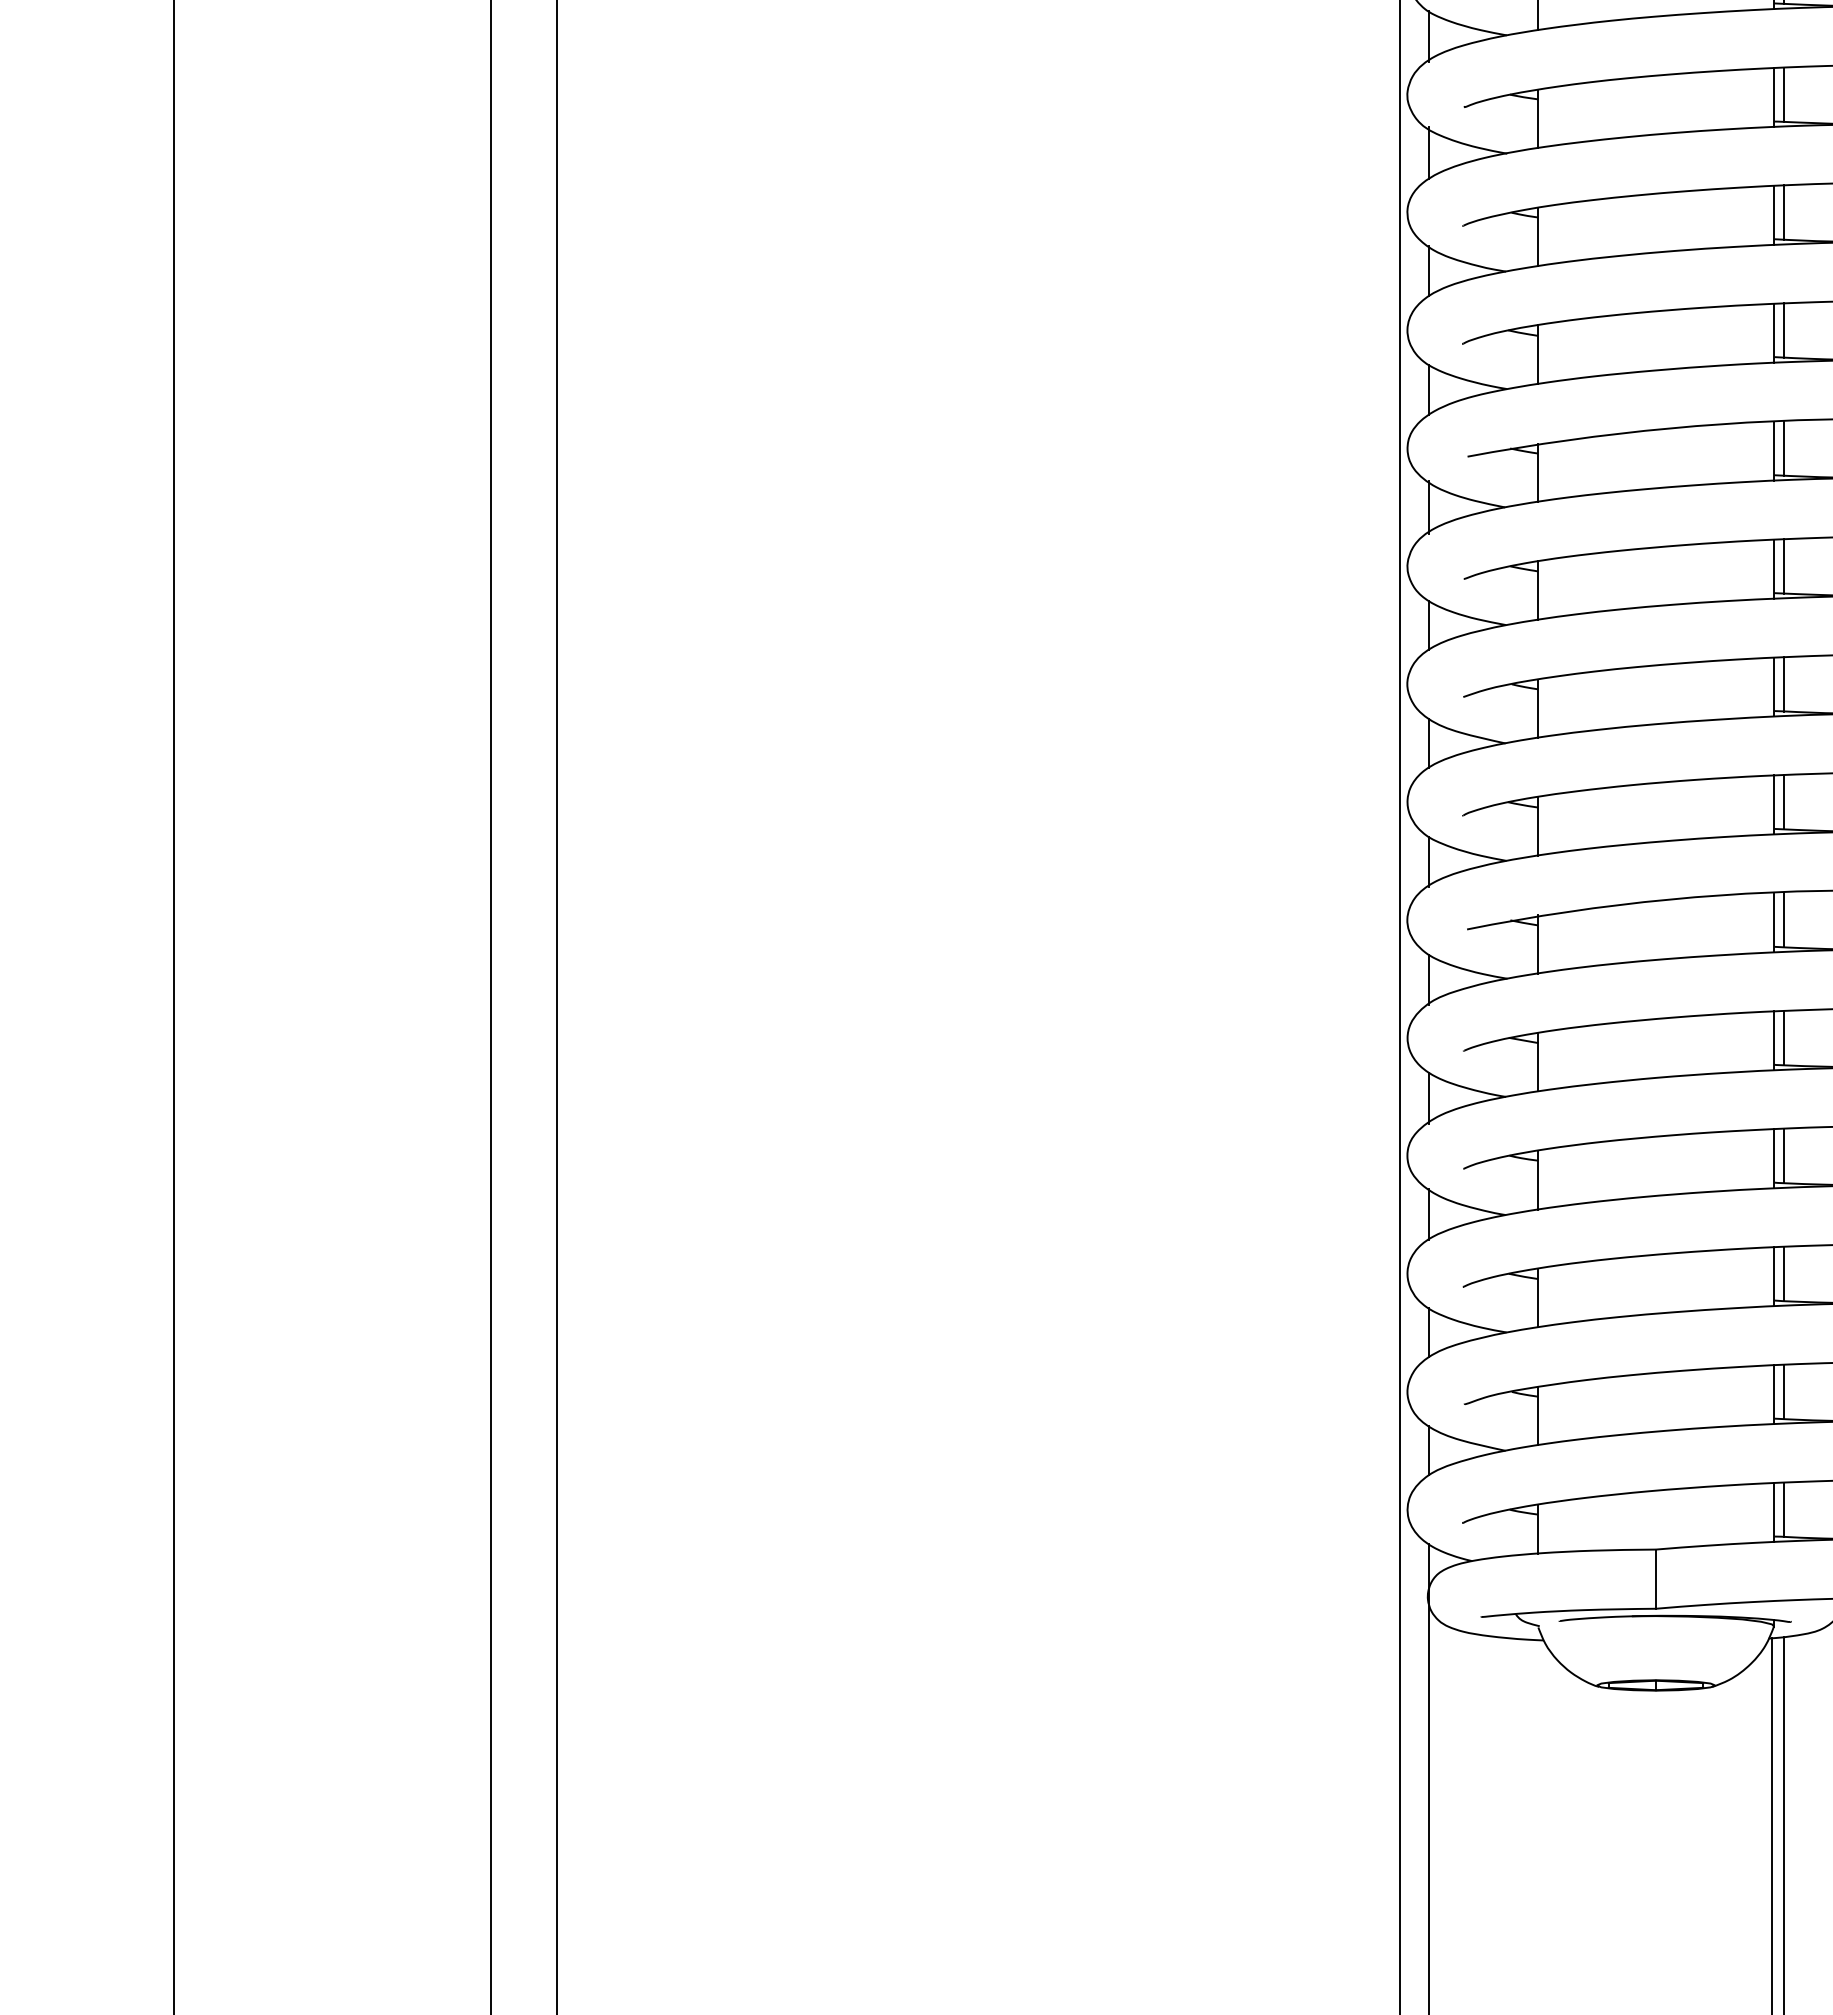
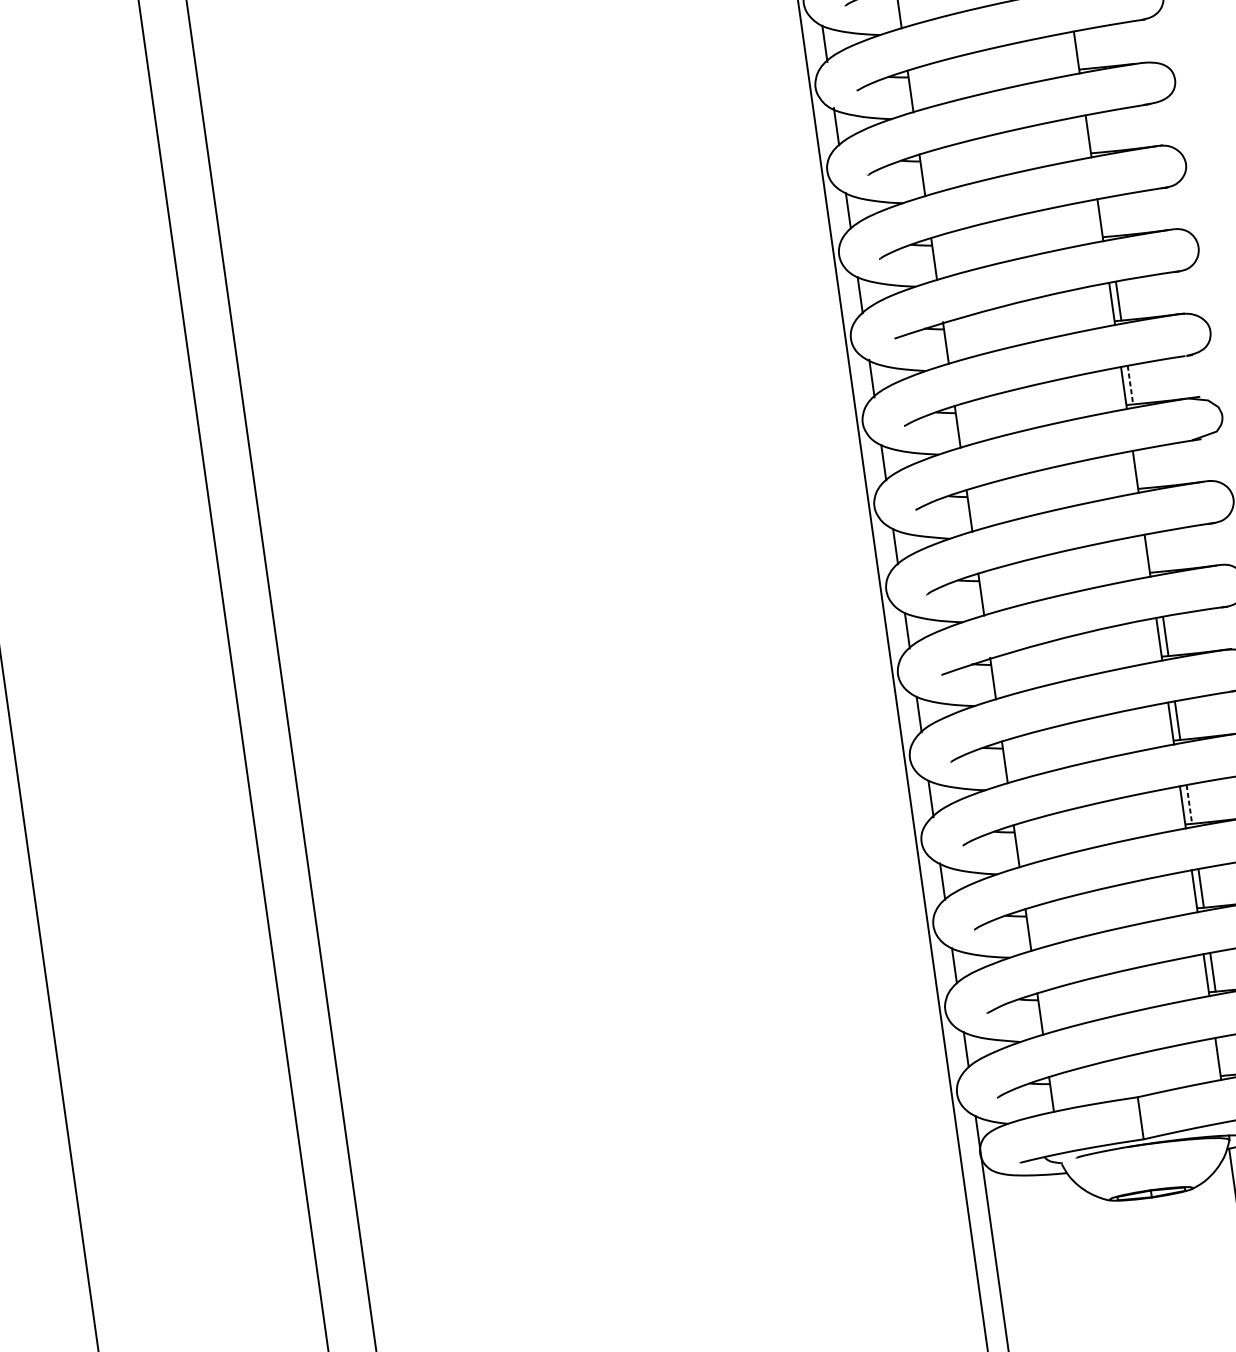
line: (1783, 94) -> (1083, 49), removed
line: (1783, 212) -> (1094, 133), removed
line: (1783, 330) -> (1106, 217), removed
line: (1783, 566) -> (1130, 385), solid -> dashed
line: (1783, 684) -> (1142, 469), removed
line: (1783, 802) -> (1153, 553), removed
line: (1783, 1156) -> (1189, 804), solid -> dashed
line: (1783, 1509) -> (1224, 1055), removed

